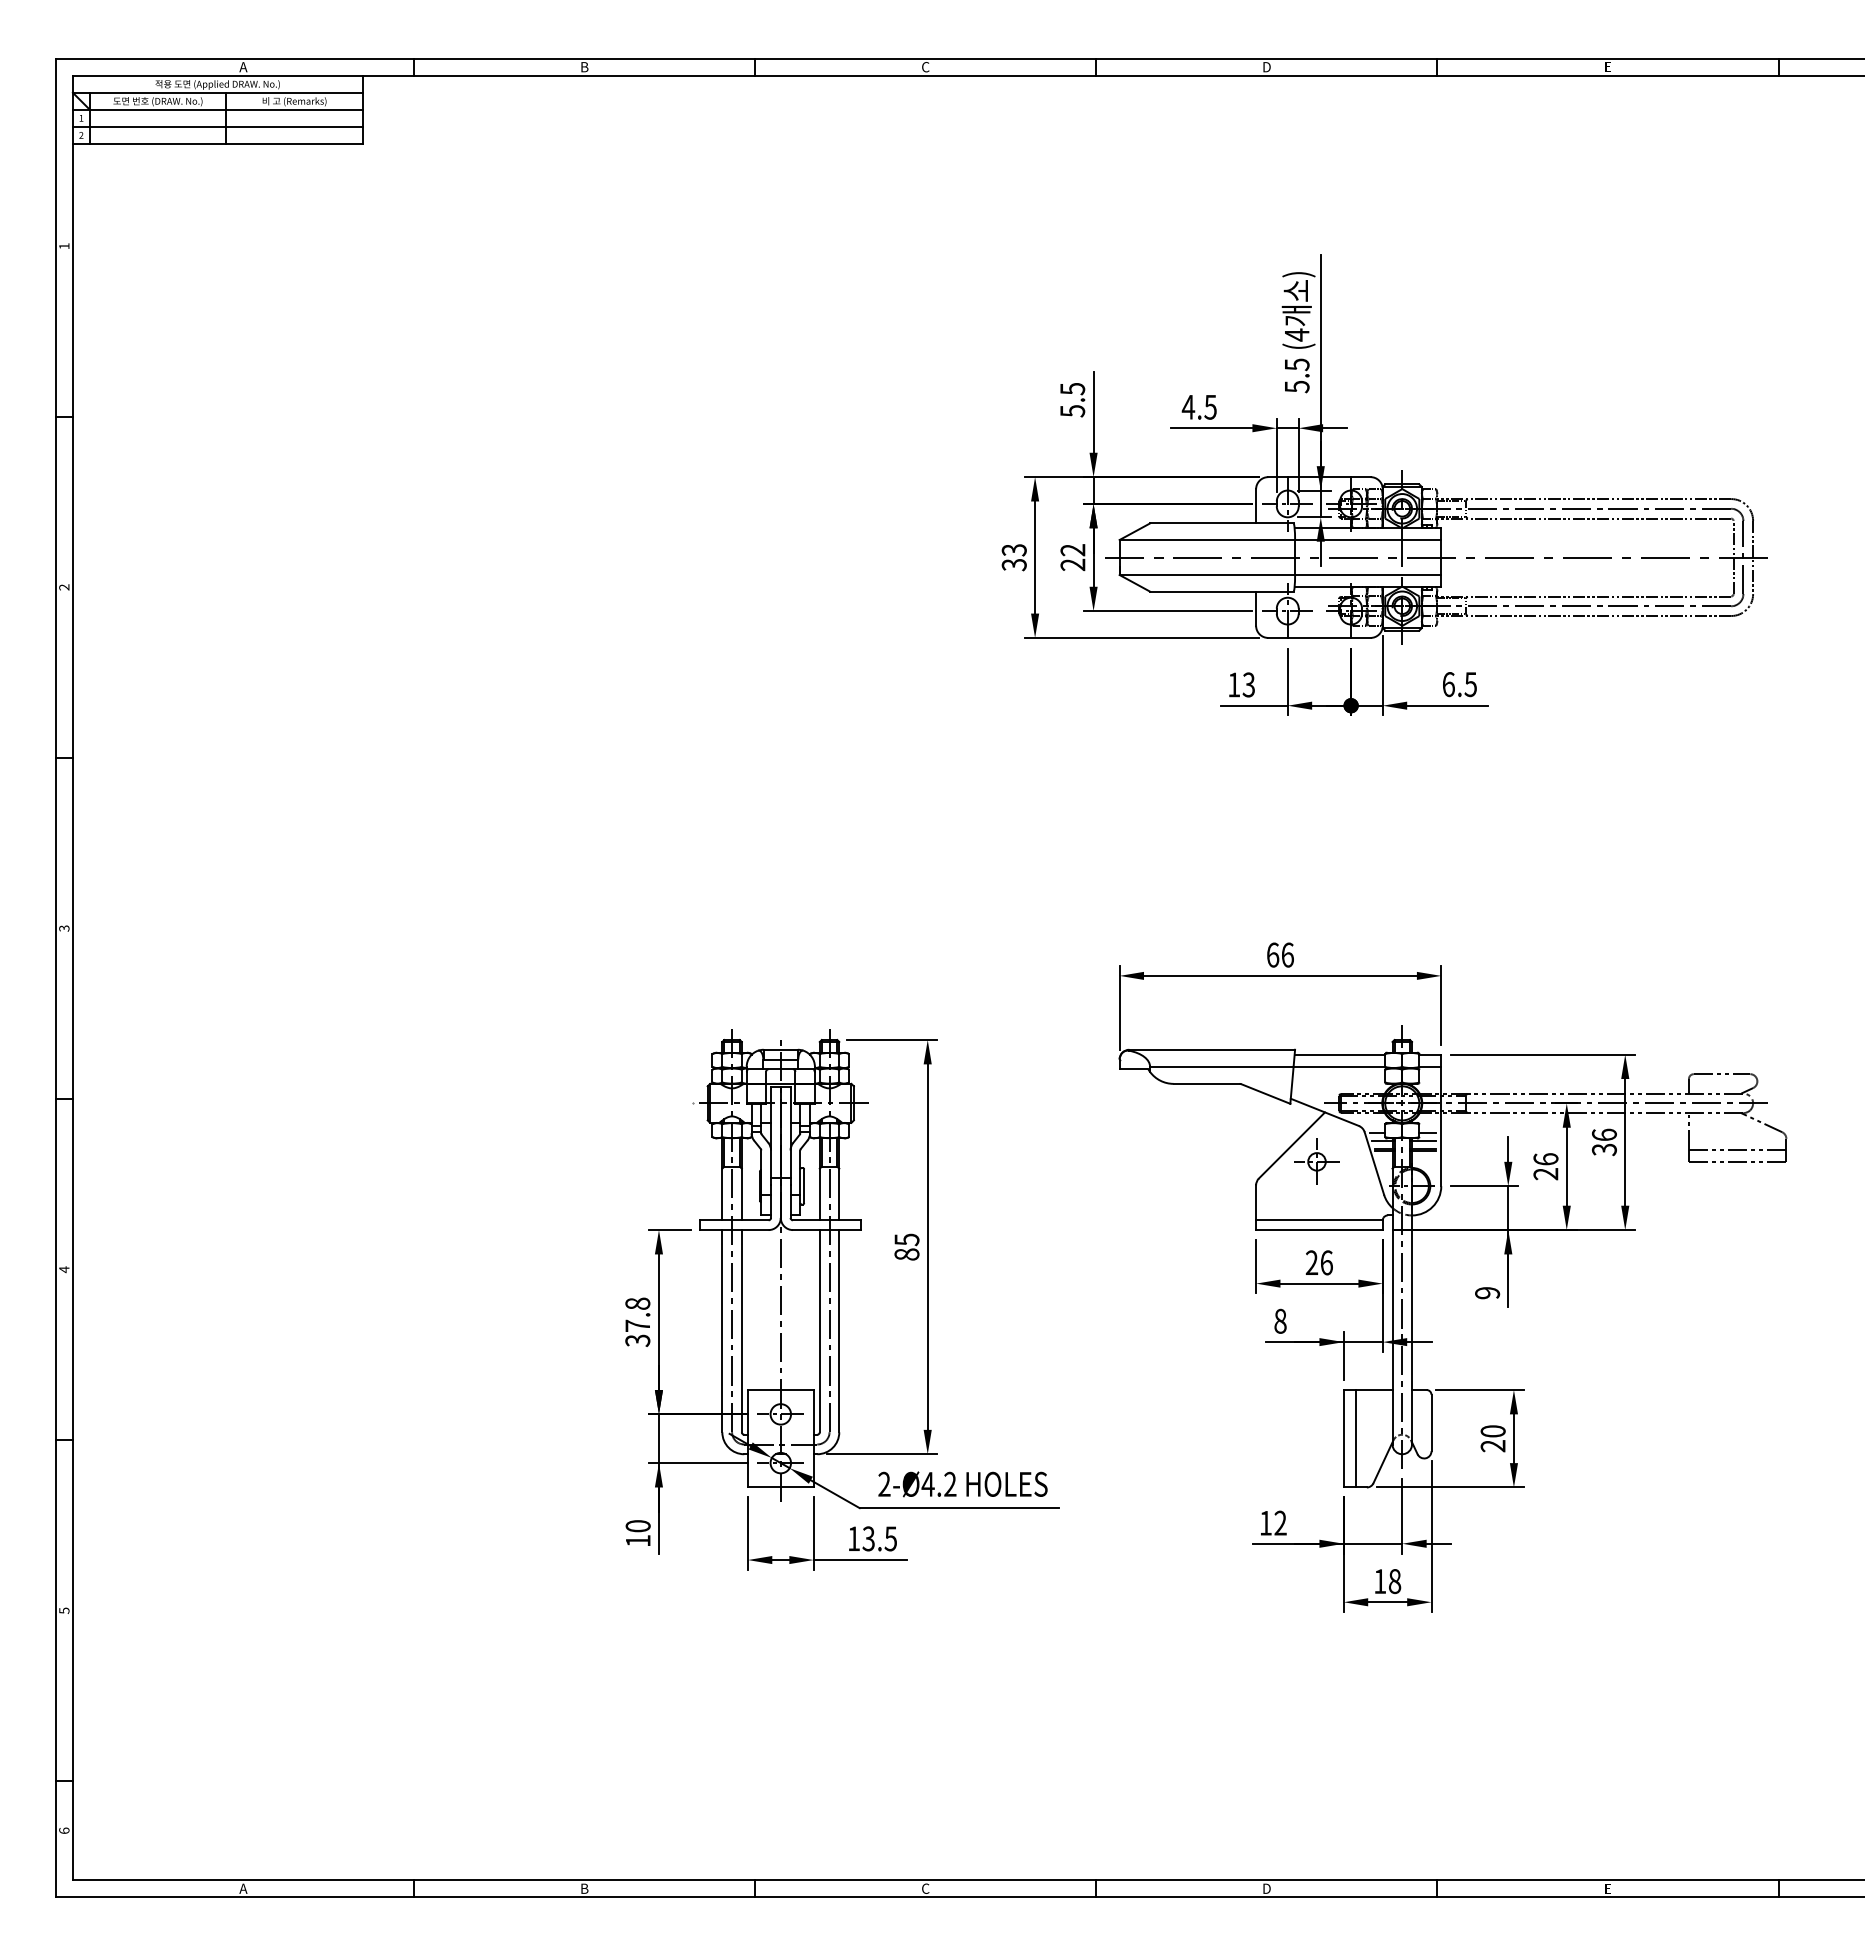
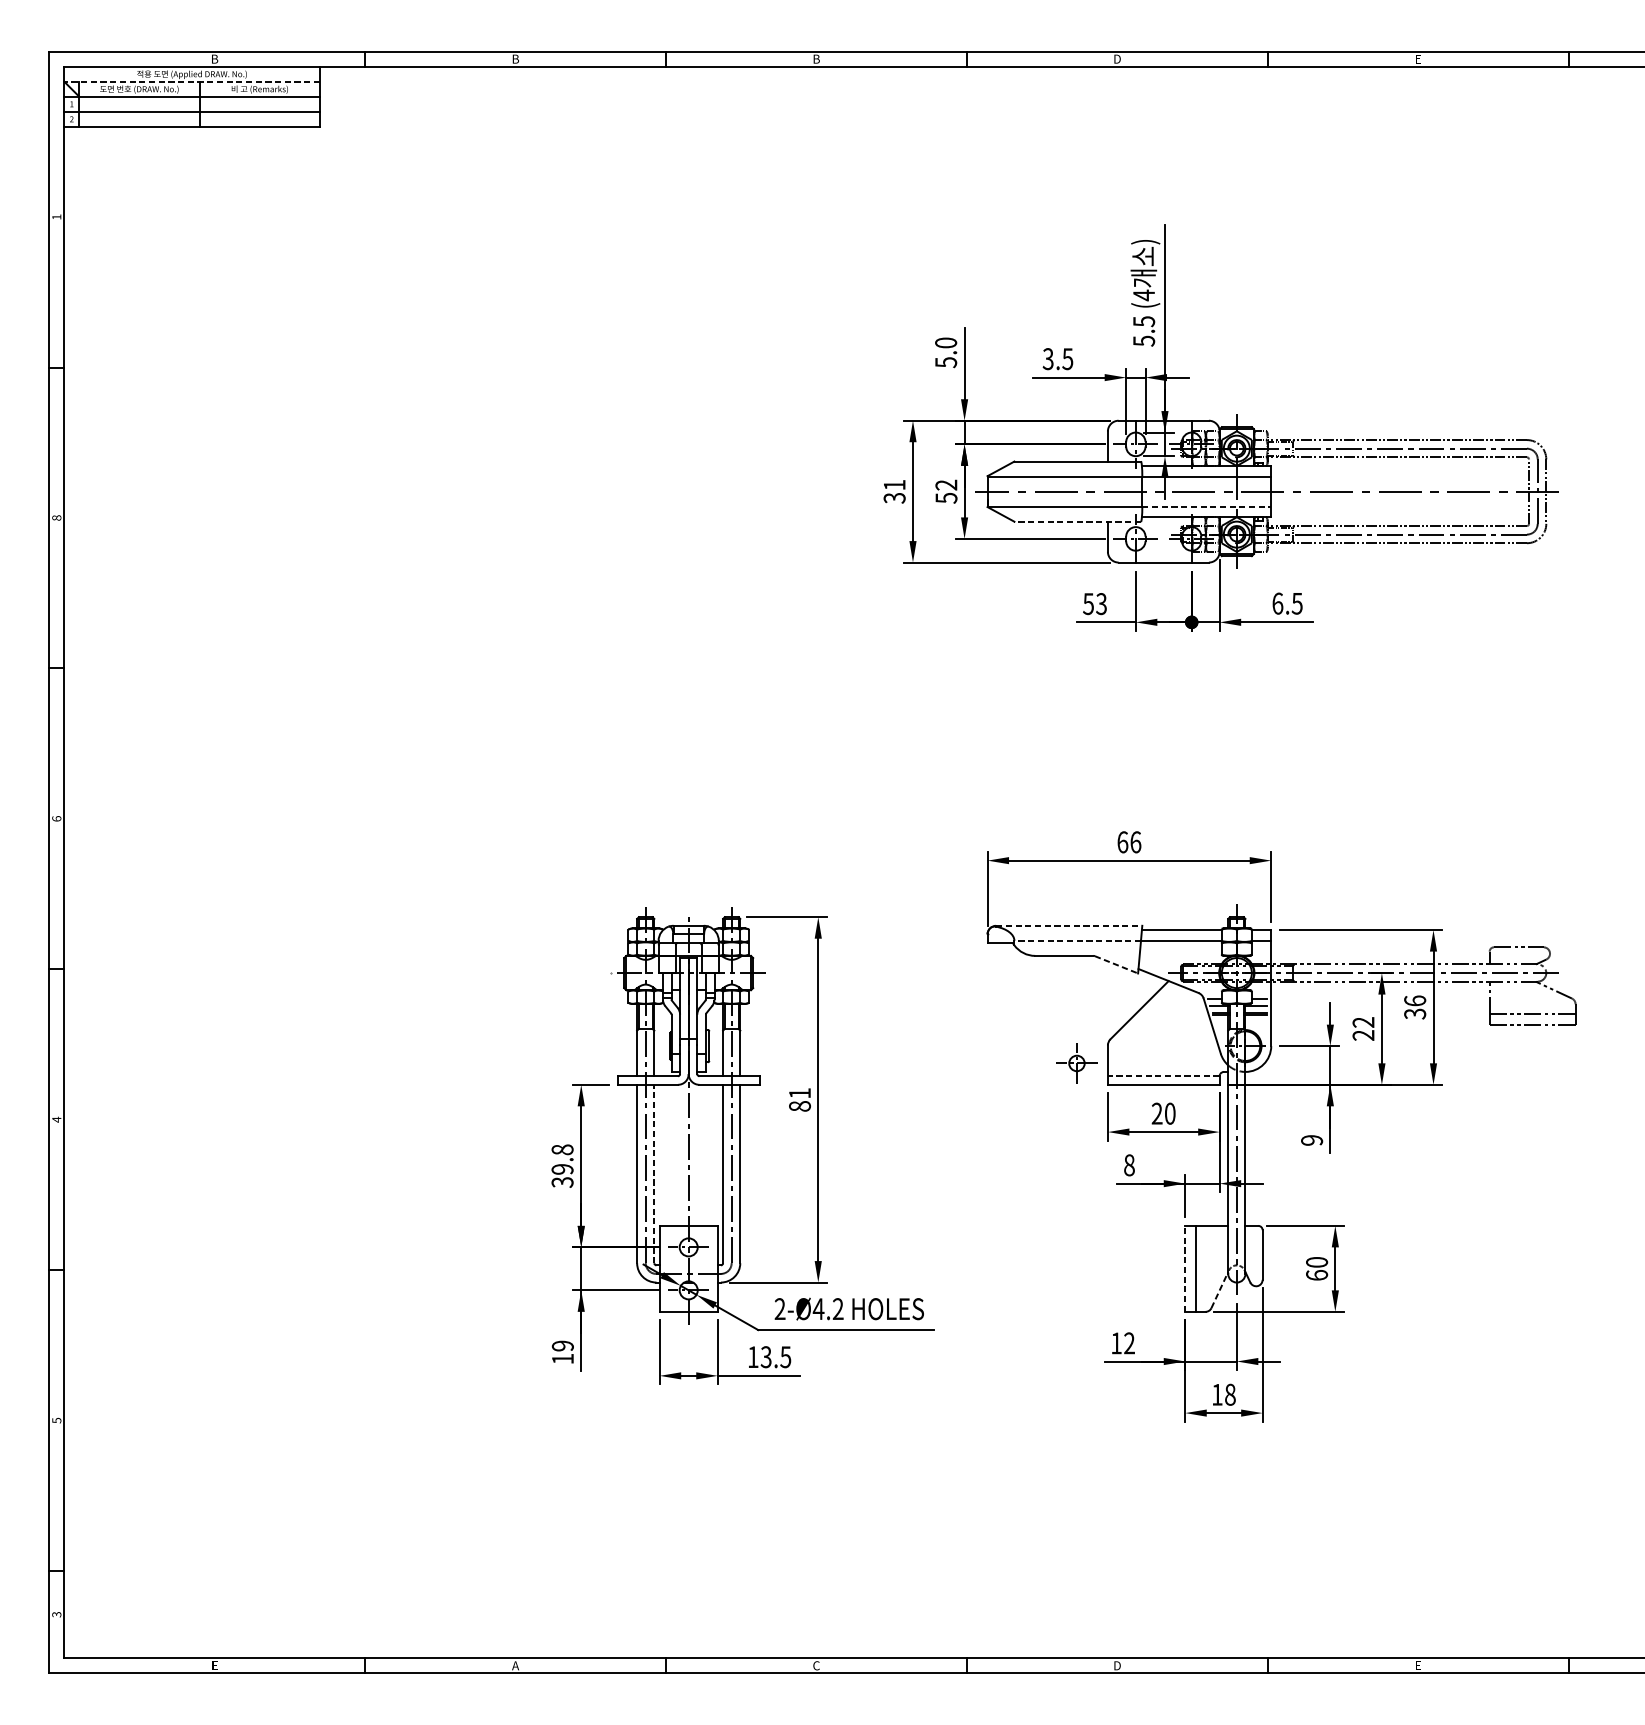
text: (243, 67) -> (214, 59), A -> B
text: (925, 67) -> (816, 59), C -> B
line: (217, 92) -> (191, 81), solid -> dashed
text: (1072, 388) -> (945, 342), 5.5 -> 5.0
text: (1188, 406) -> (1048, 358), 4.5 -> 3.5
text: (1013, 550) -> (893, 485), 33 -> 31
text: (1072, 564) -> (945, 497), 22 -> 52
line: (1368, 574) -> (1207, 506), solid -> dashed
text: (64, 587) -> (56, 518), 2 -> 8
line: (1221, 591) -> (1077, 521), solid -> dashed
text: (1233, 684) -> (1087, 603), 13 -> 53
text: (64, 928) -> (56, 818), 3 -> 6
line: (1212, 1049) -> (1069, 925), solid -> dashed
line: (1221, 1066) -> (1077, 940), solid -> dashed
line: (1266, 1094) -> (1117, 965), solid -> dashed
text: (1545, 1159) -> (1363, 1022), 26 -> 22
part: (1316, 1161) -> (1076, 1063), moved
line: (1318, 1220) -> (1162, 1076), solid -> dashed
text: (906, 1239) -> (799, 1093), 85 -> 81
text: (1326, 1262) -> (1170, 1113), 26 -> 20
text: (637, 1325) -> (562, 1168), 37.8 -> 39.8
line: (741, 1330) -> (654, 1173), solid -> dashed
line: (1343, 1438) -> (1185, 1268), solid -> dashed
text: (1492, 1446) -> (1316, 1275), 20 -> 60
line: (1383, 1462) -> (1220, 1289), solid -> dashed
text: (637, 1526) -> (562, 1346), 10 -> 19
text: (64, 1830) -> (56, 1614), 6 -> 3
text: (243, 1888) -> (214, 1665), A -> E
text: (584, 1888) -> (515, 1665), B -> A

